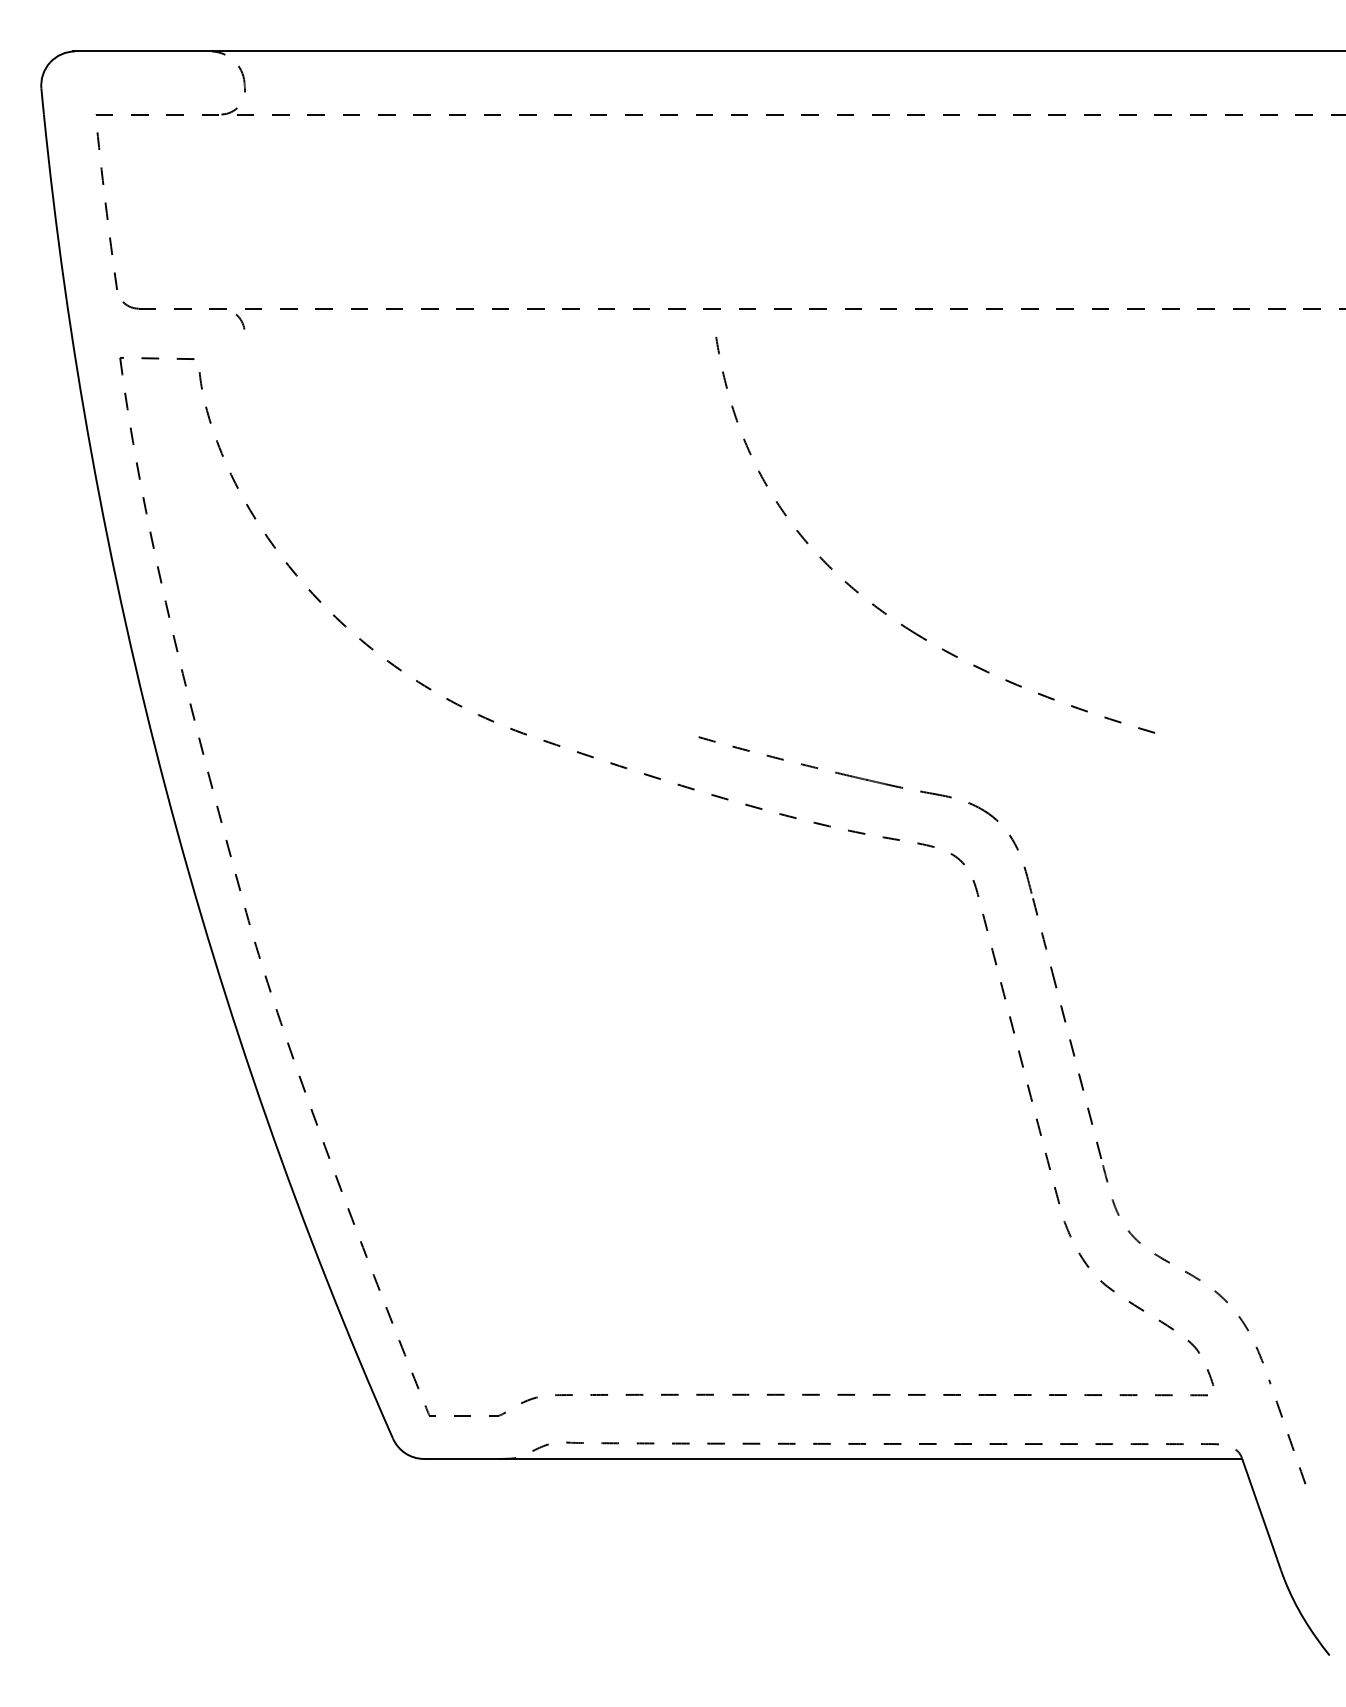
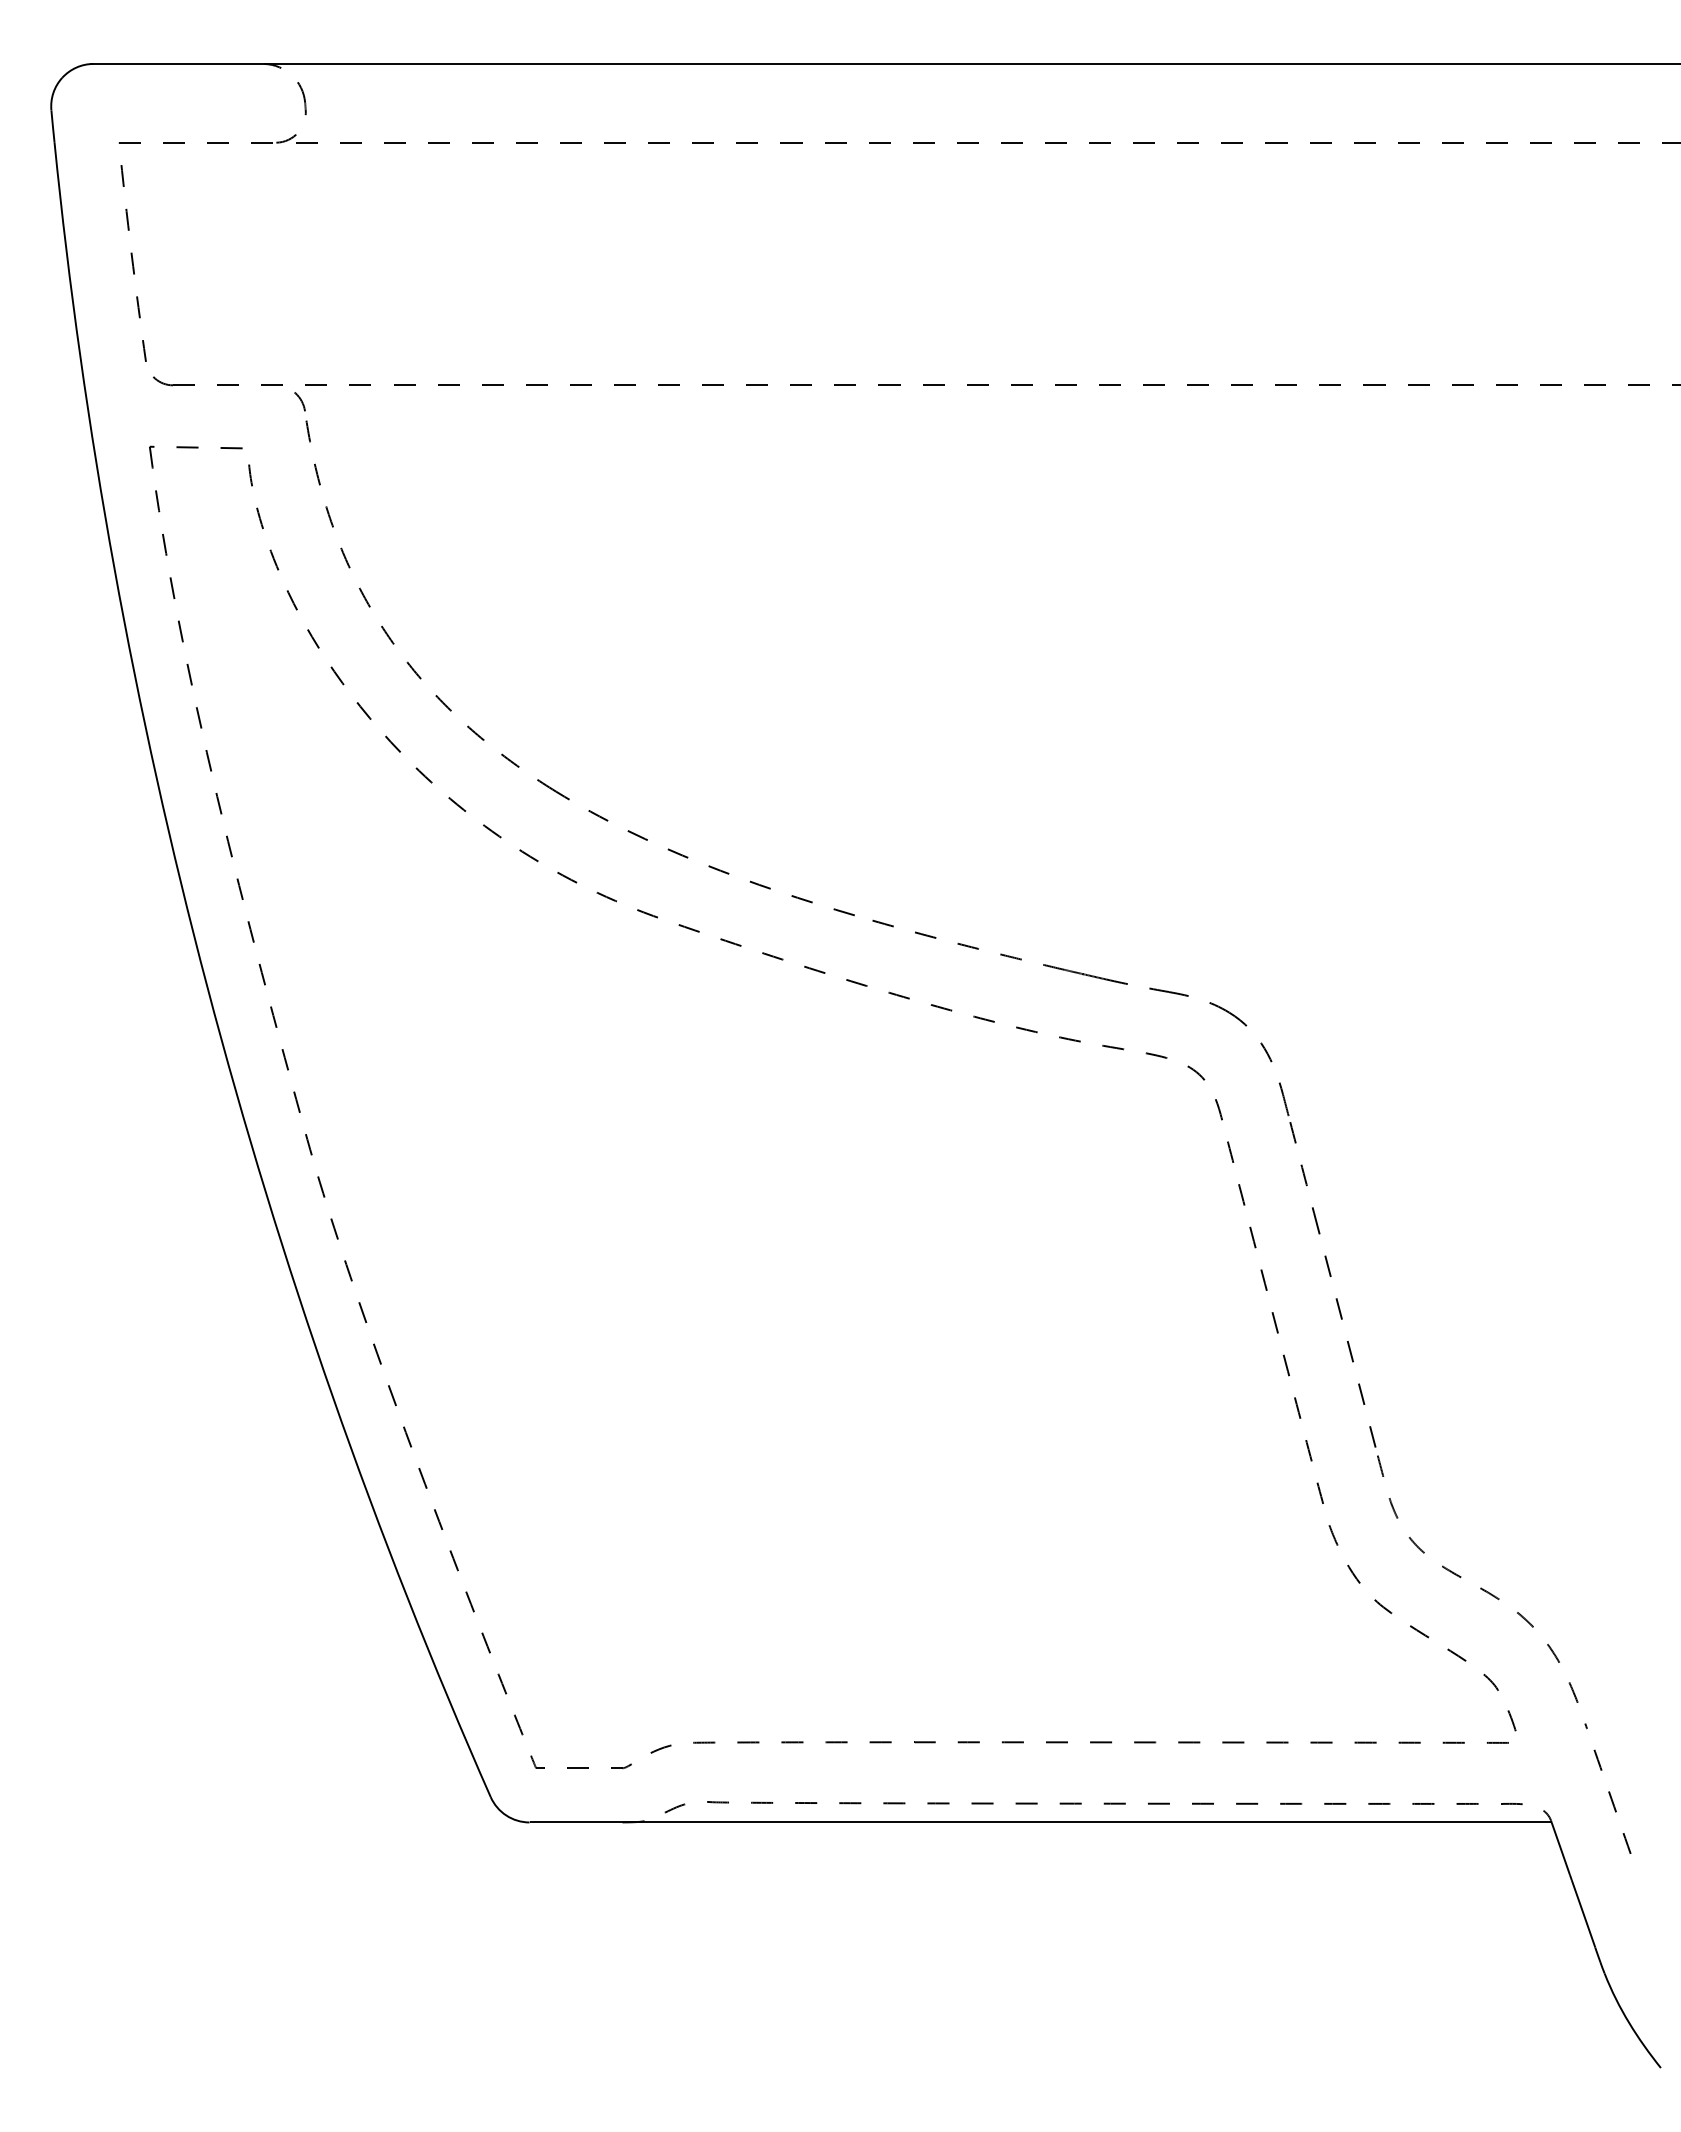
part: (879, 608) -> (510, 759), moved

